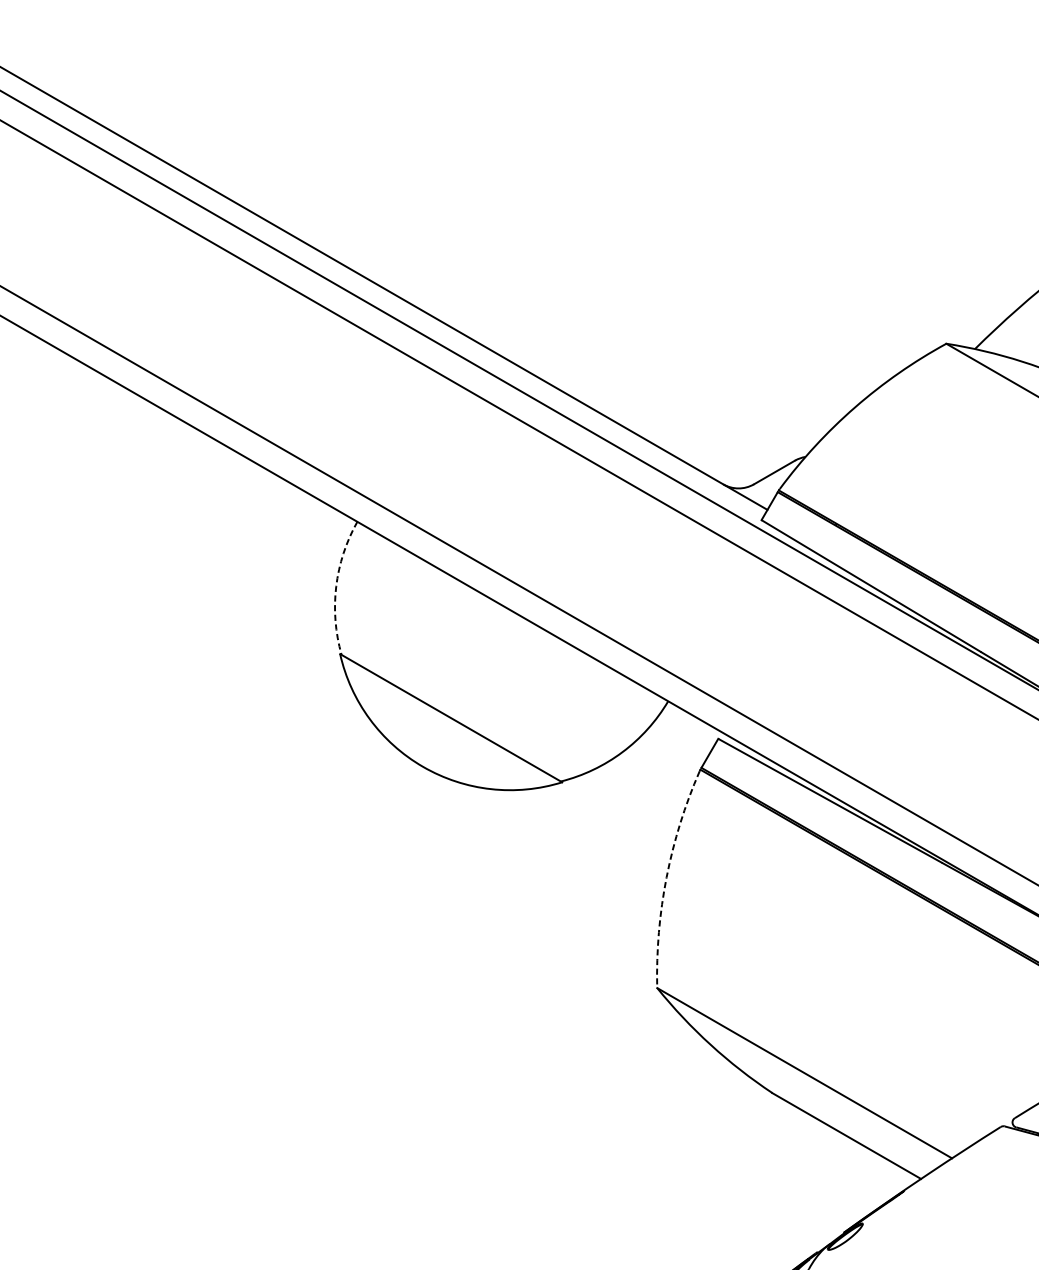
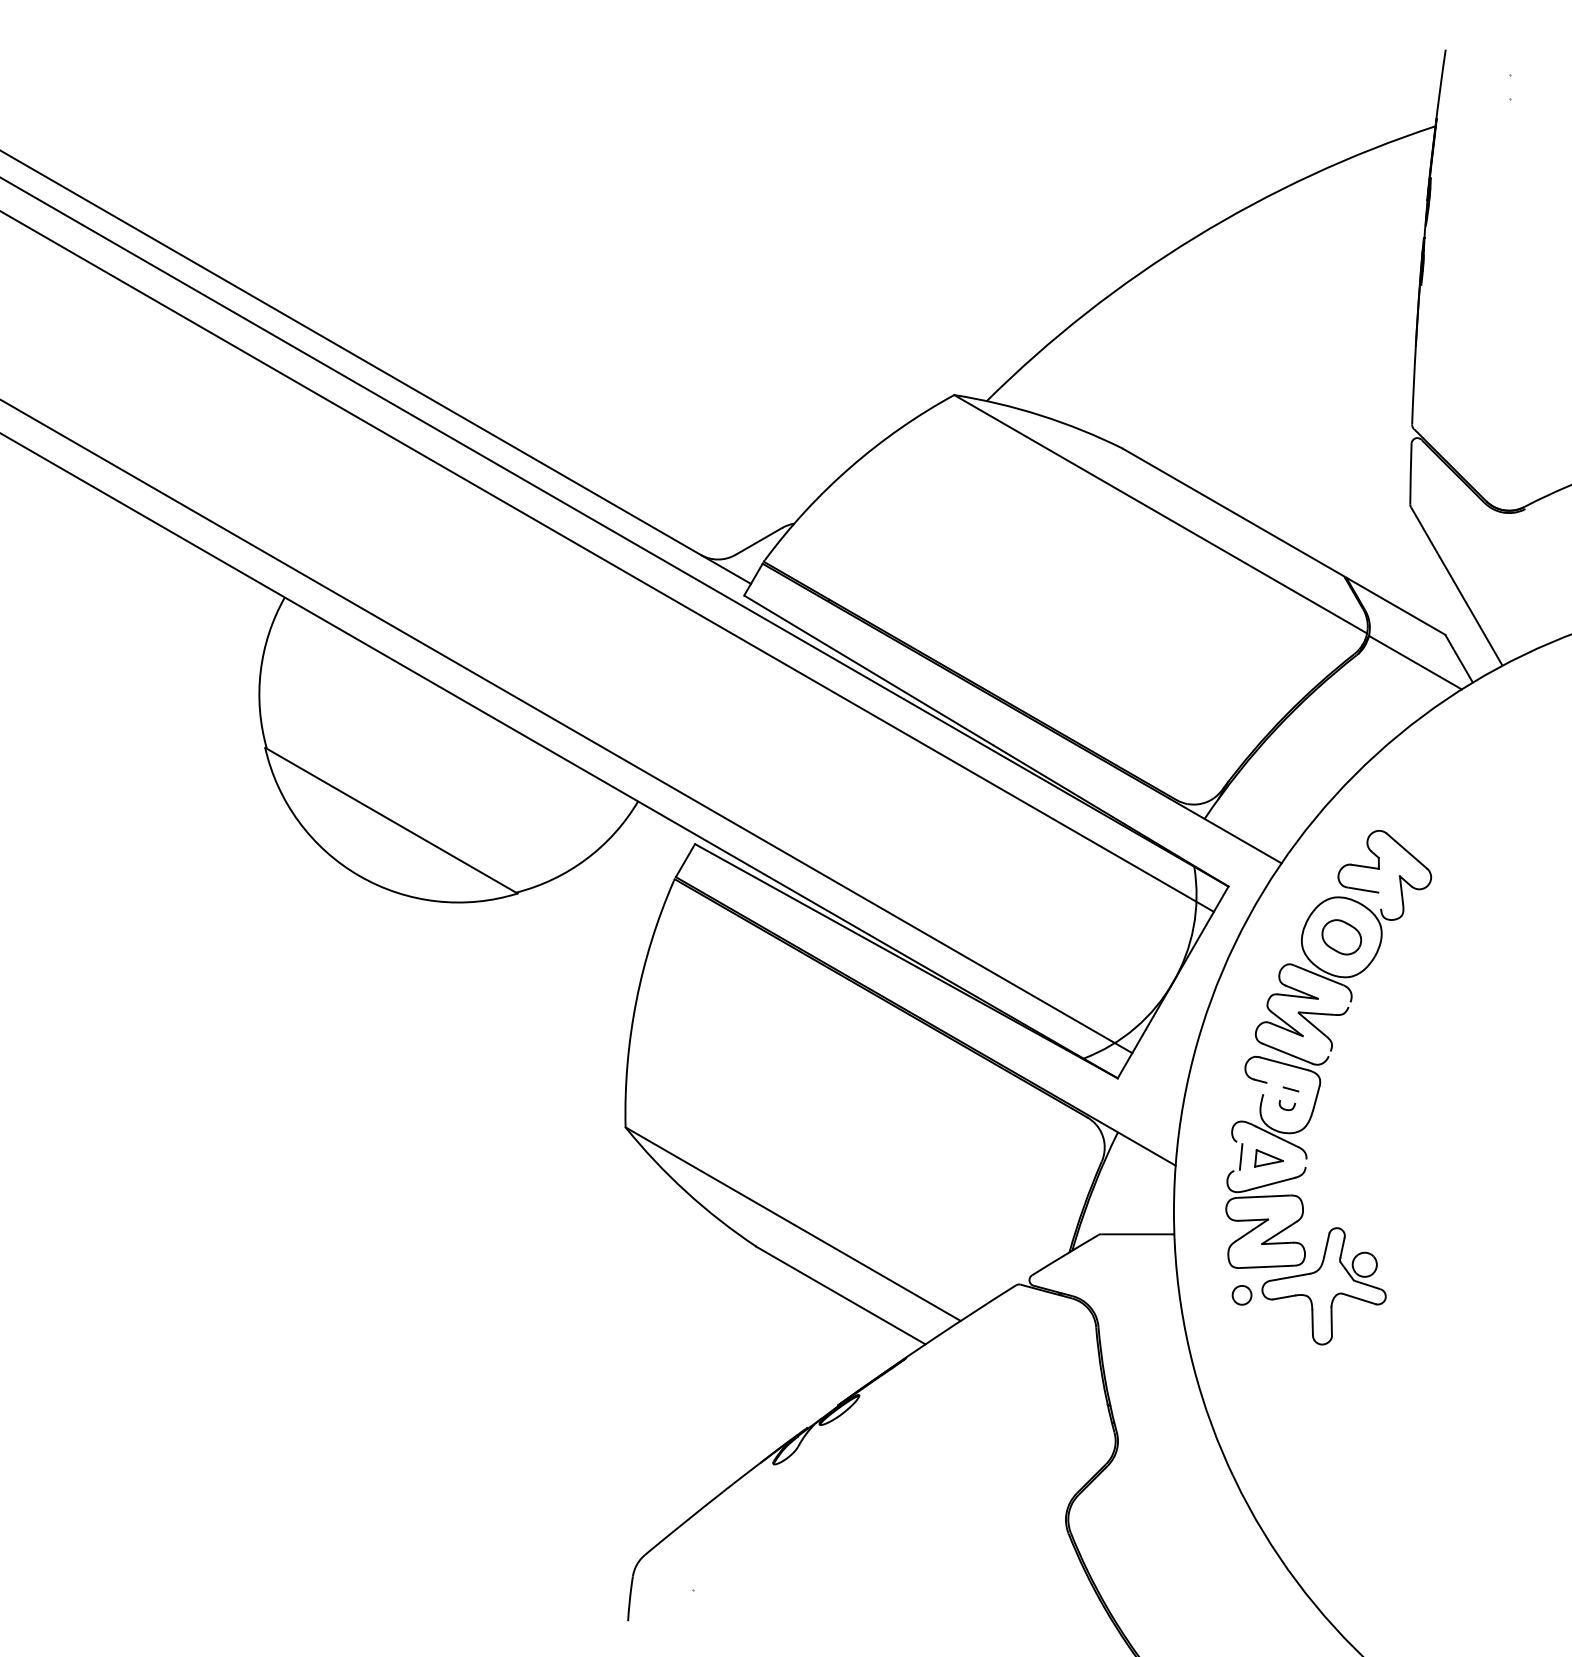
arc: (335, 586) -> (260, 671), dashed -> solid
arc: (666, 877) -> (636, 1001), dashed -> solid

